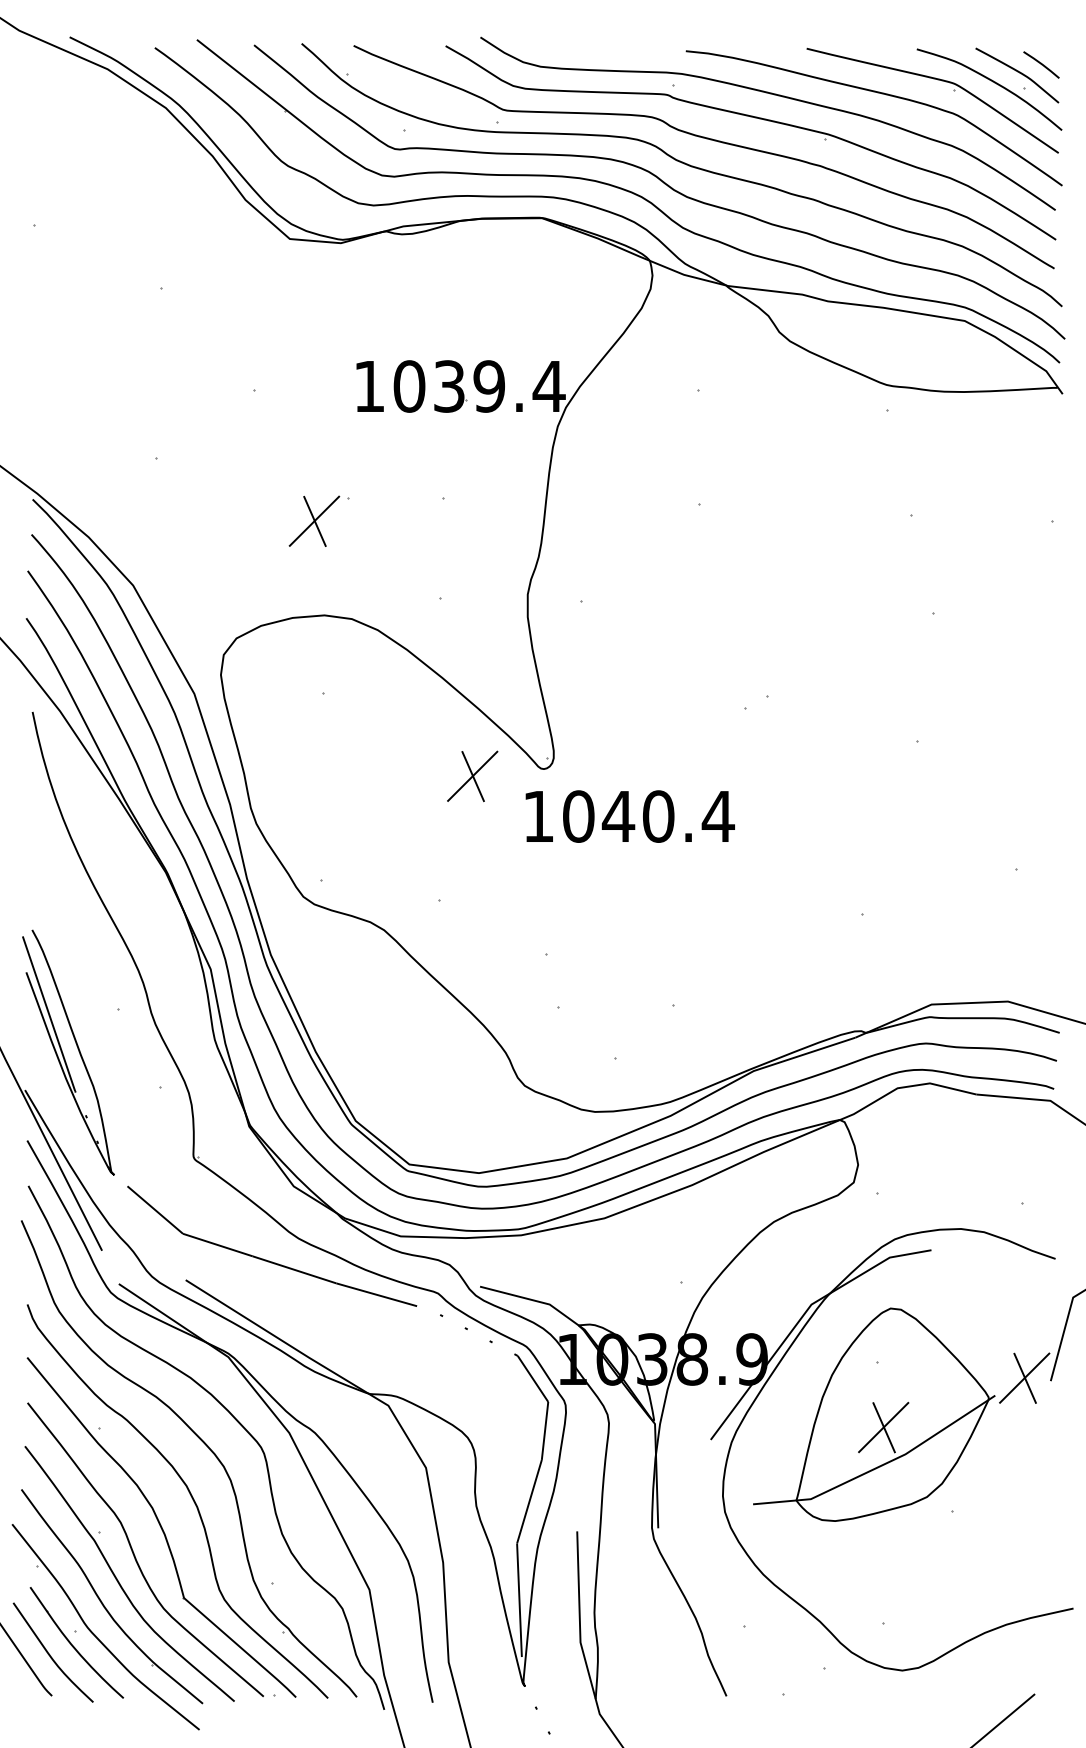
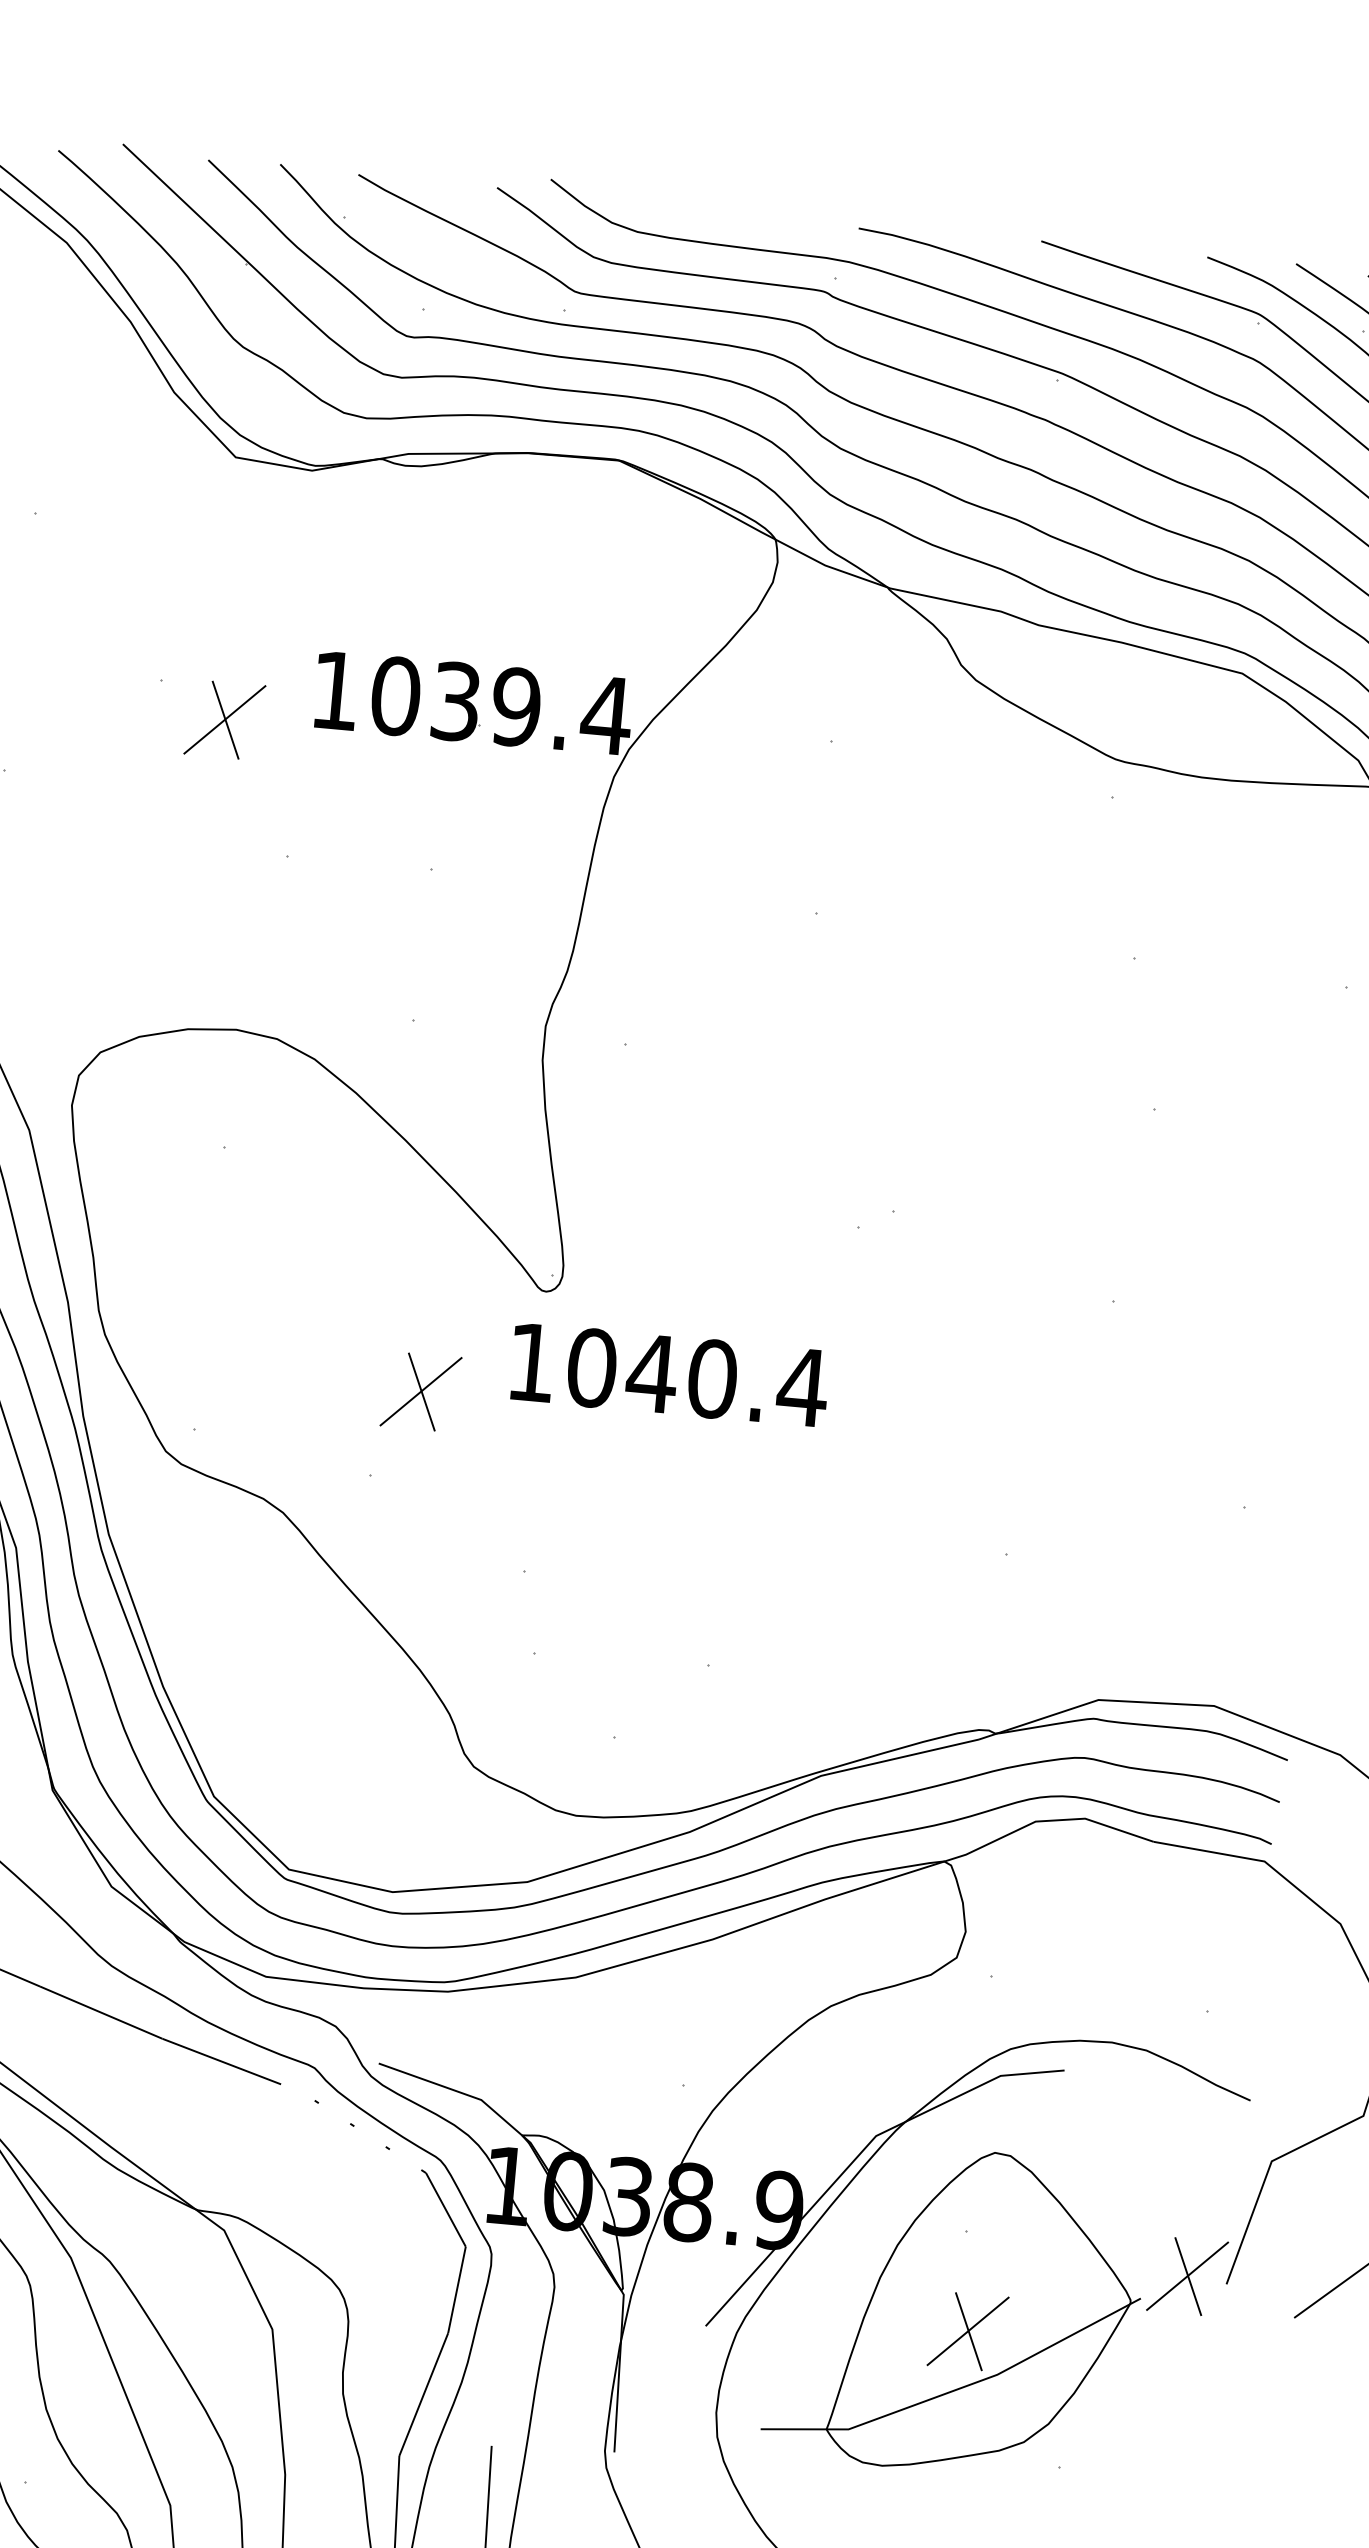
part: (314, 520) -> (225, 718), moved
part: (472, 776) -> (420, 1391), moved

